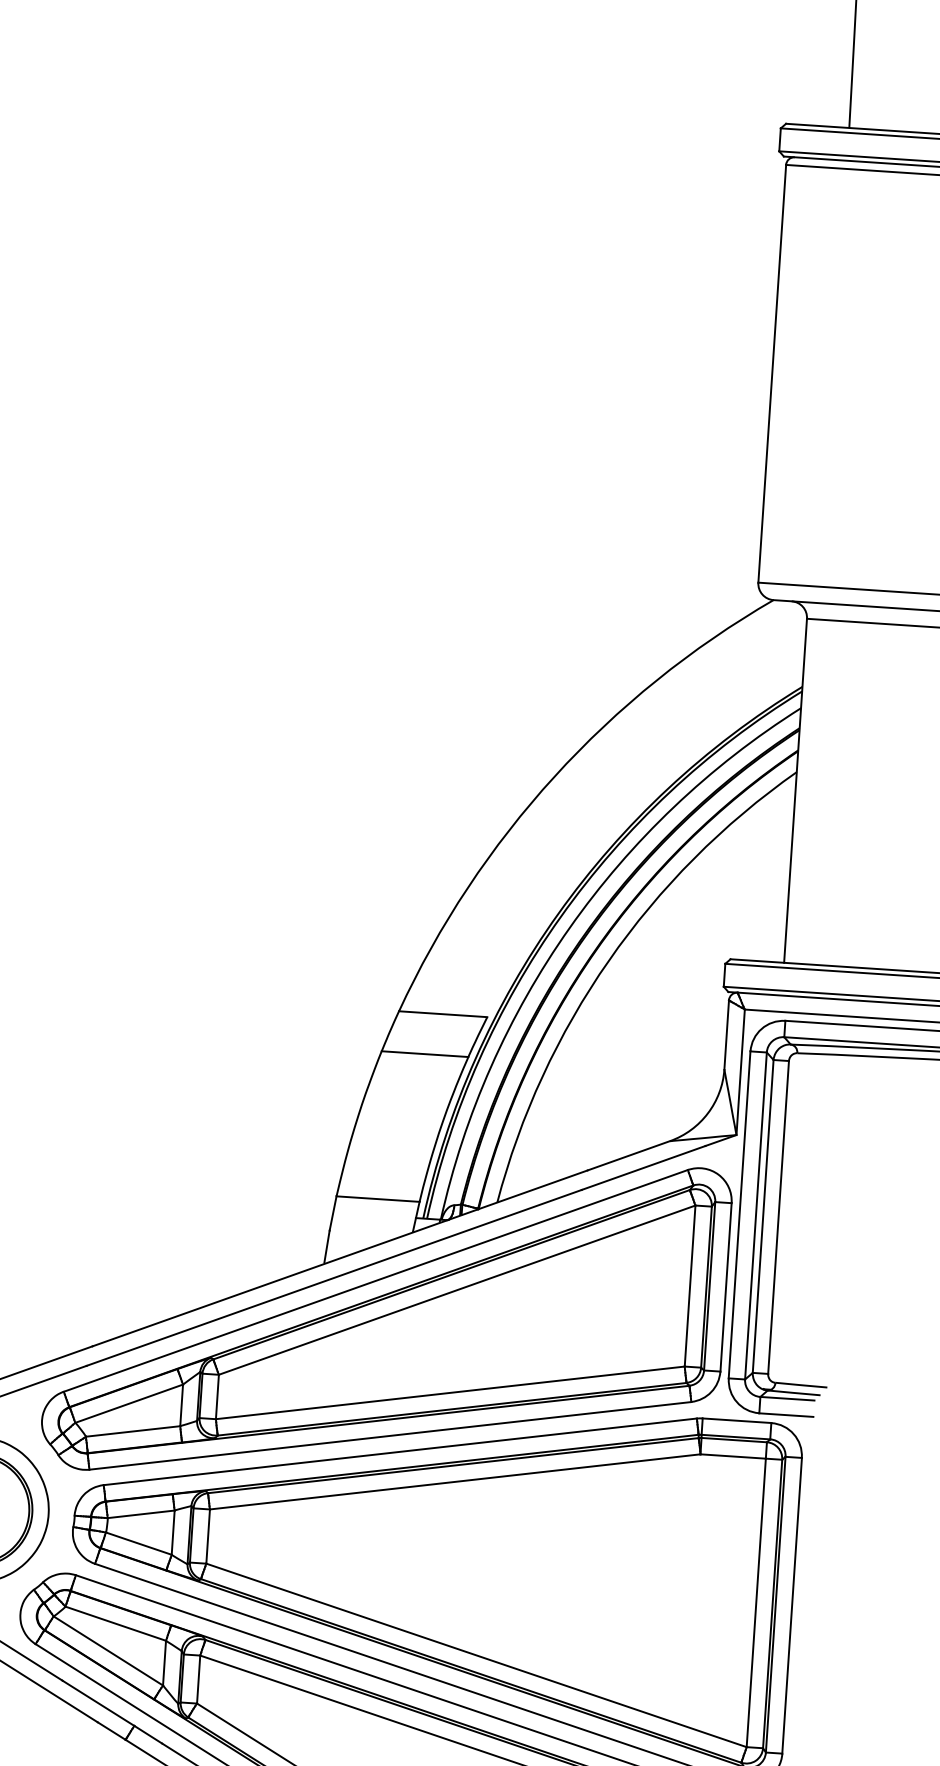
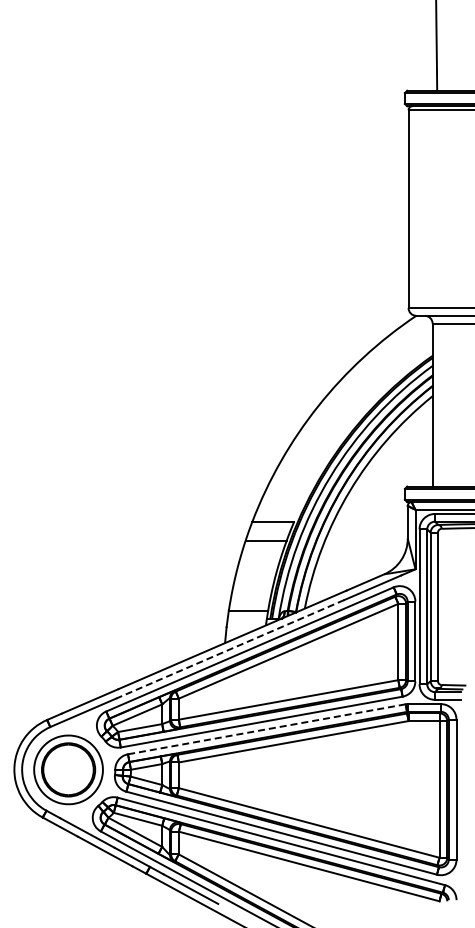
line: (332, 1278) -> (229, 649), solid -> dashed
line: (399, 1452) -> (266, 729), solid -> dashed

